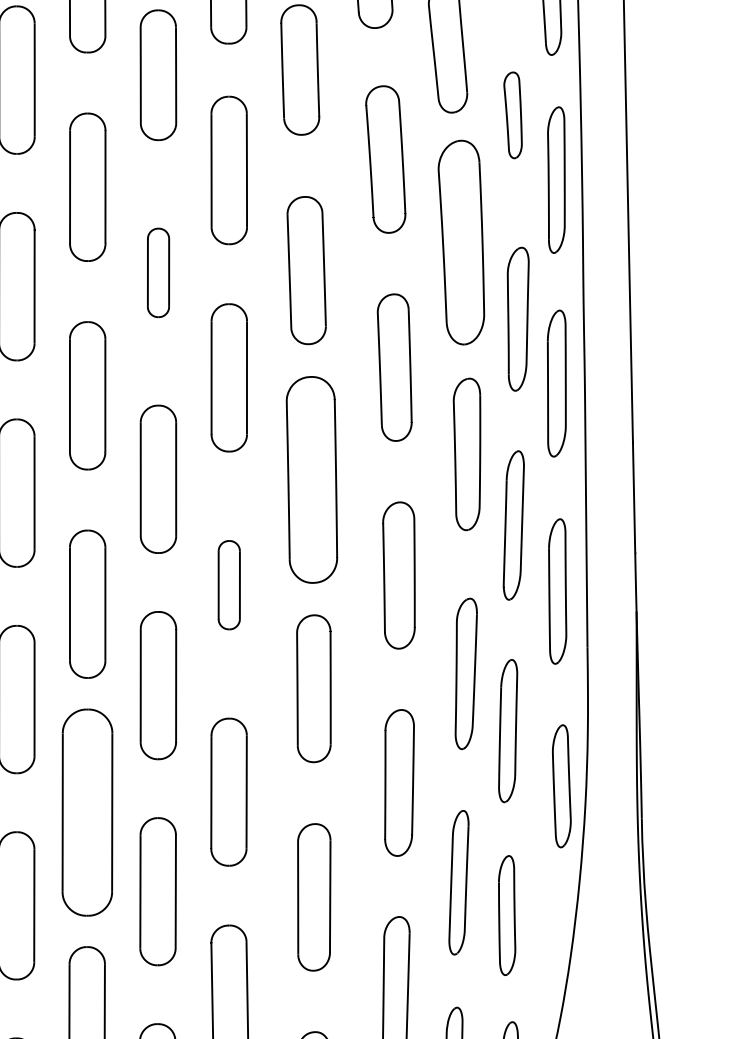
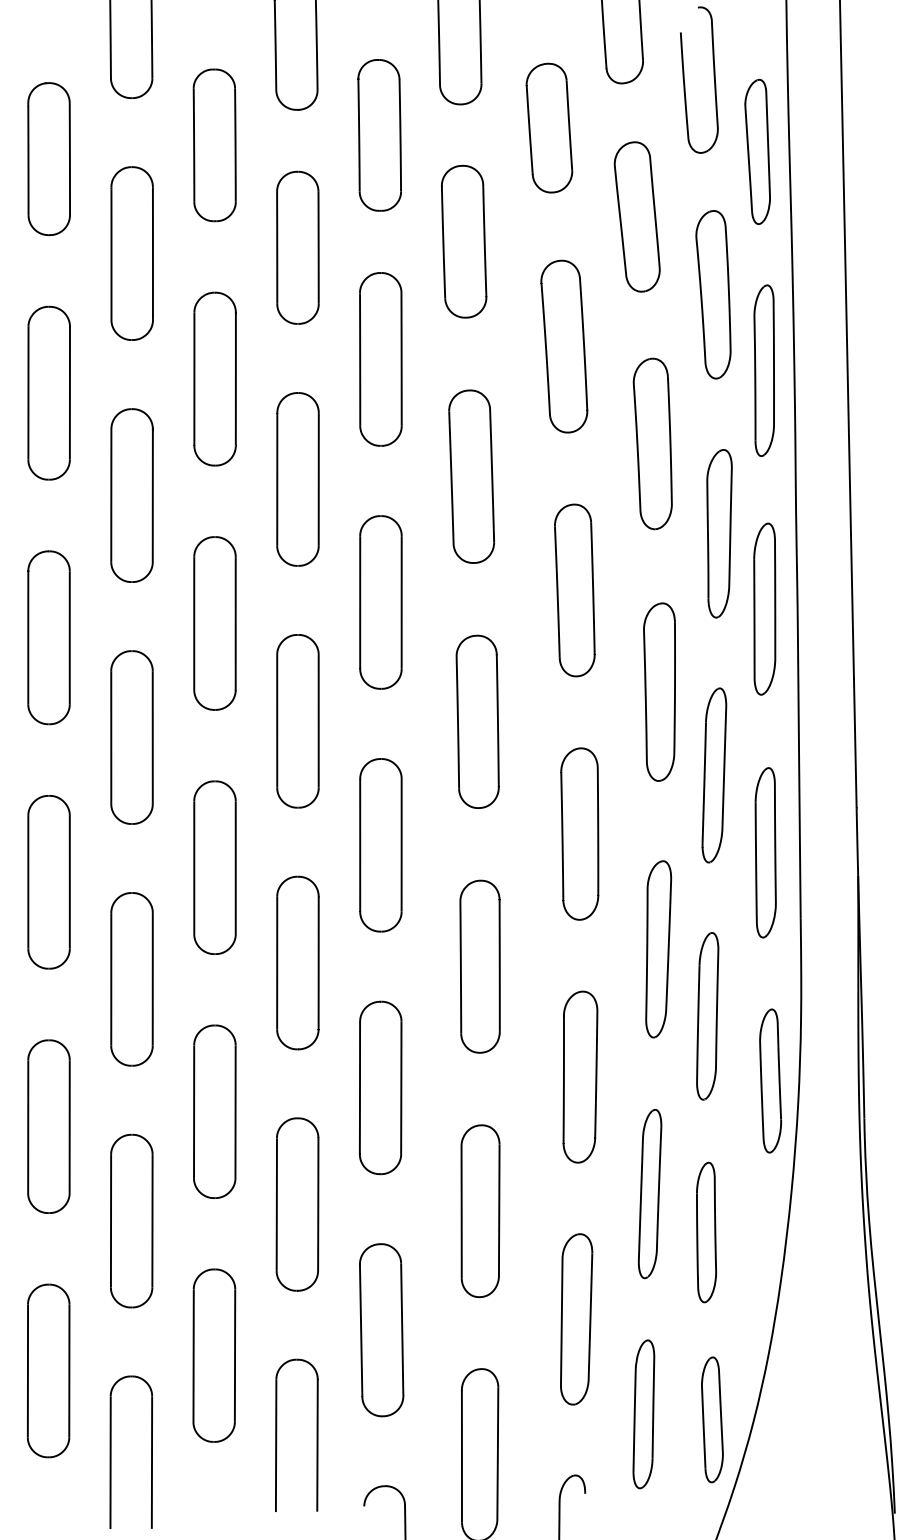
part: (513, 115) -> (713, 294), size x1.67
part: (461, 242) -> (652, 443), size x0.71
part: (158, 272) -> (297, 479), size x1.67
part: (311, 479) -> (477, 721), size x0.71
part: (228, 585) -> (380, 845), size x1.67
part: (87, 812) -> (214, 1111), size x0.71

